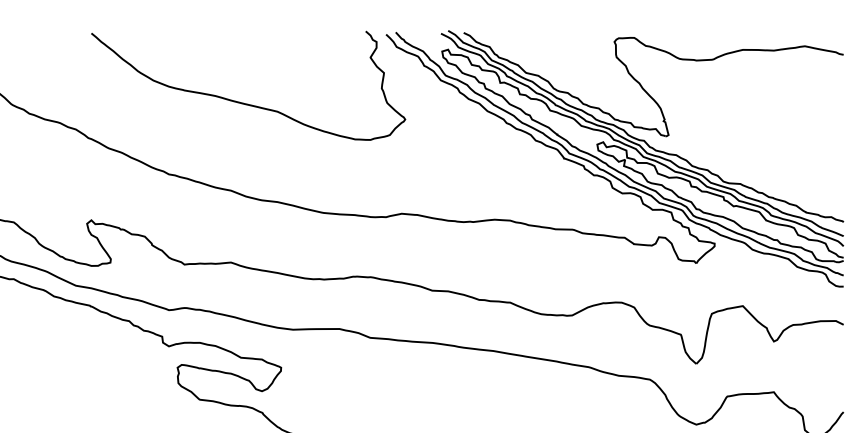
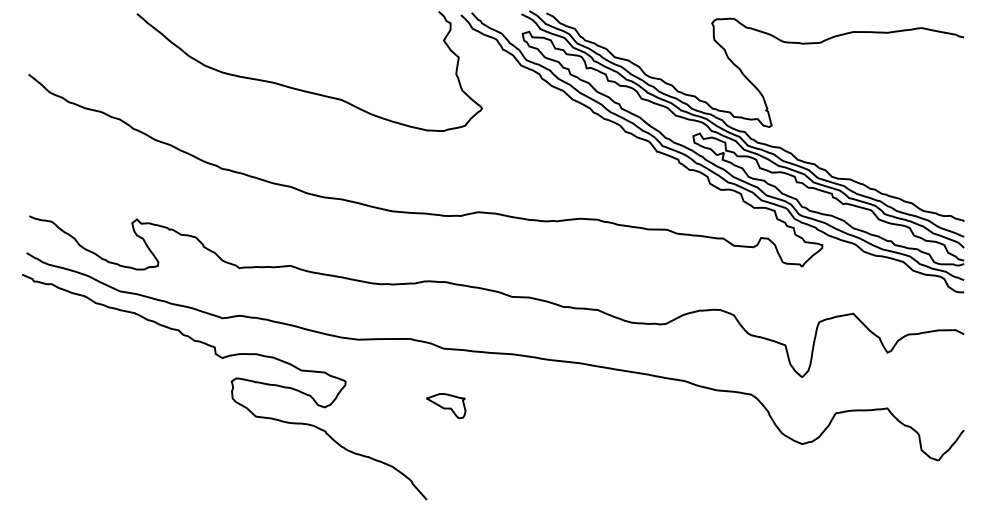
part: (372, 390) -> (446, 406), added

